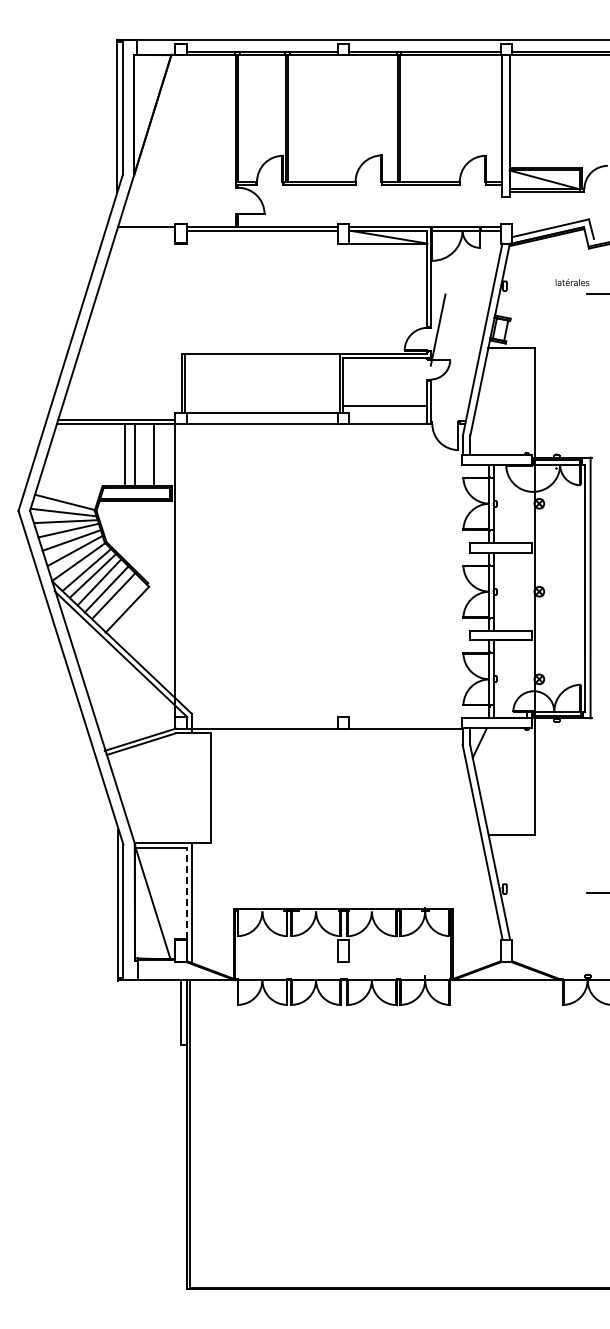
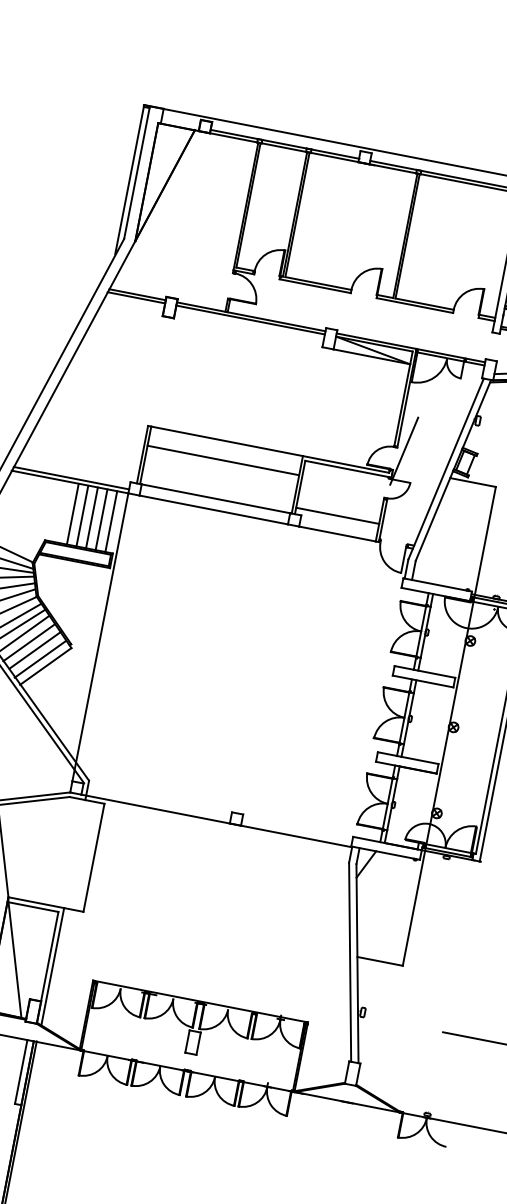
line: (145, 230) -> (135, 297), added
line: (262, 373) -> (223, 460), added
line: (144, 455) -> (92, 518), added
line: (164, 455) -> (111, 522), added
line: (120, 603) -> (40, 659), added
line: (186, 893) -> (49, 956), dashed -> solid

